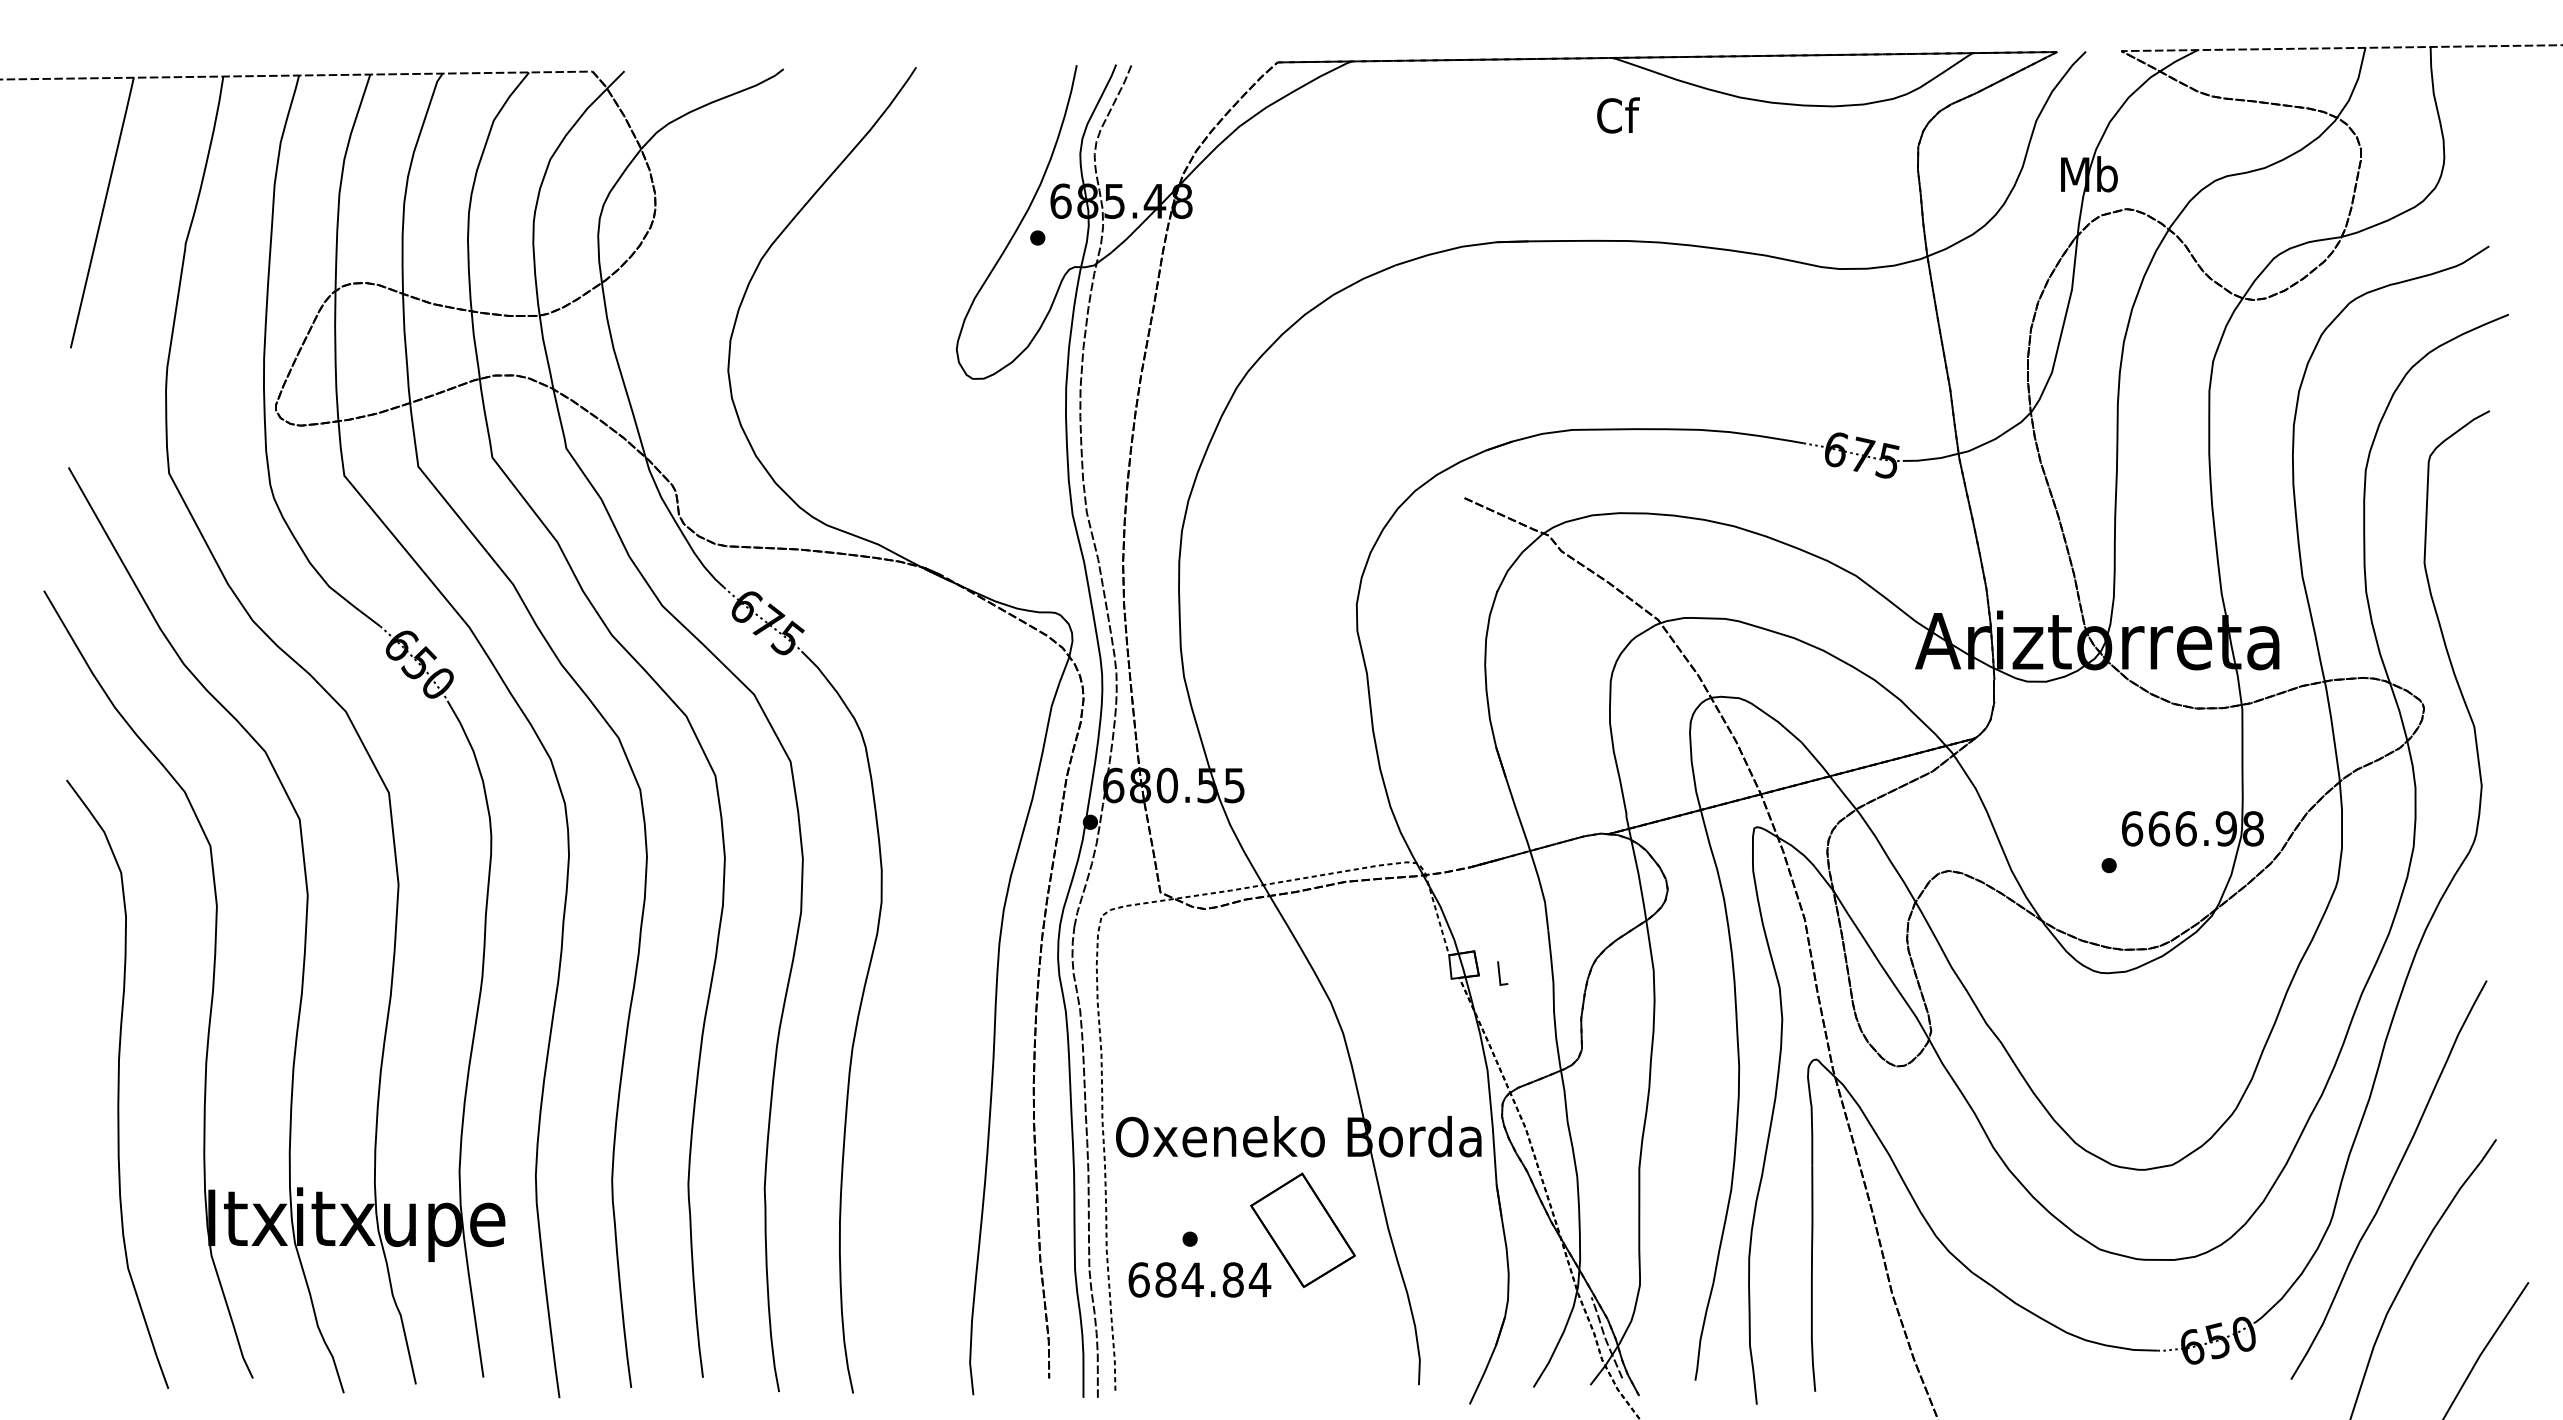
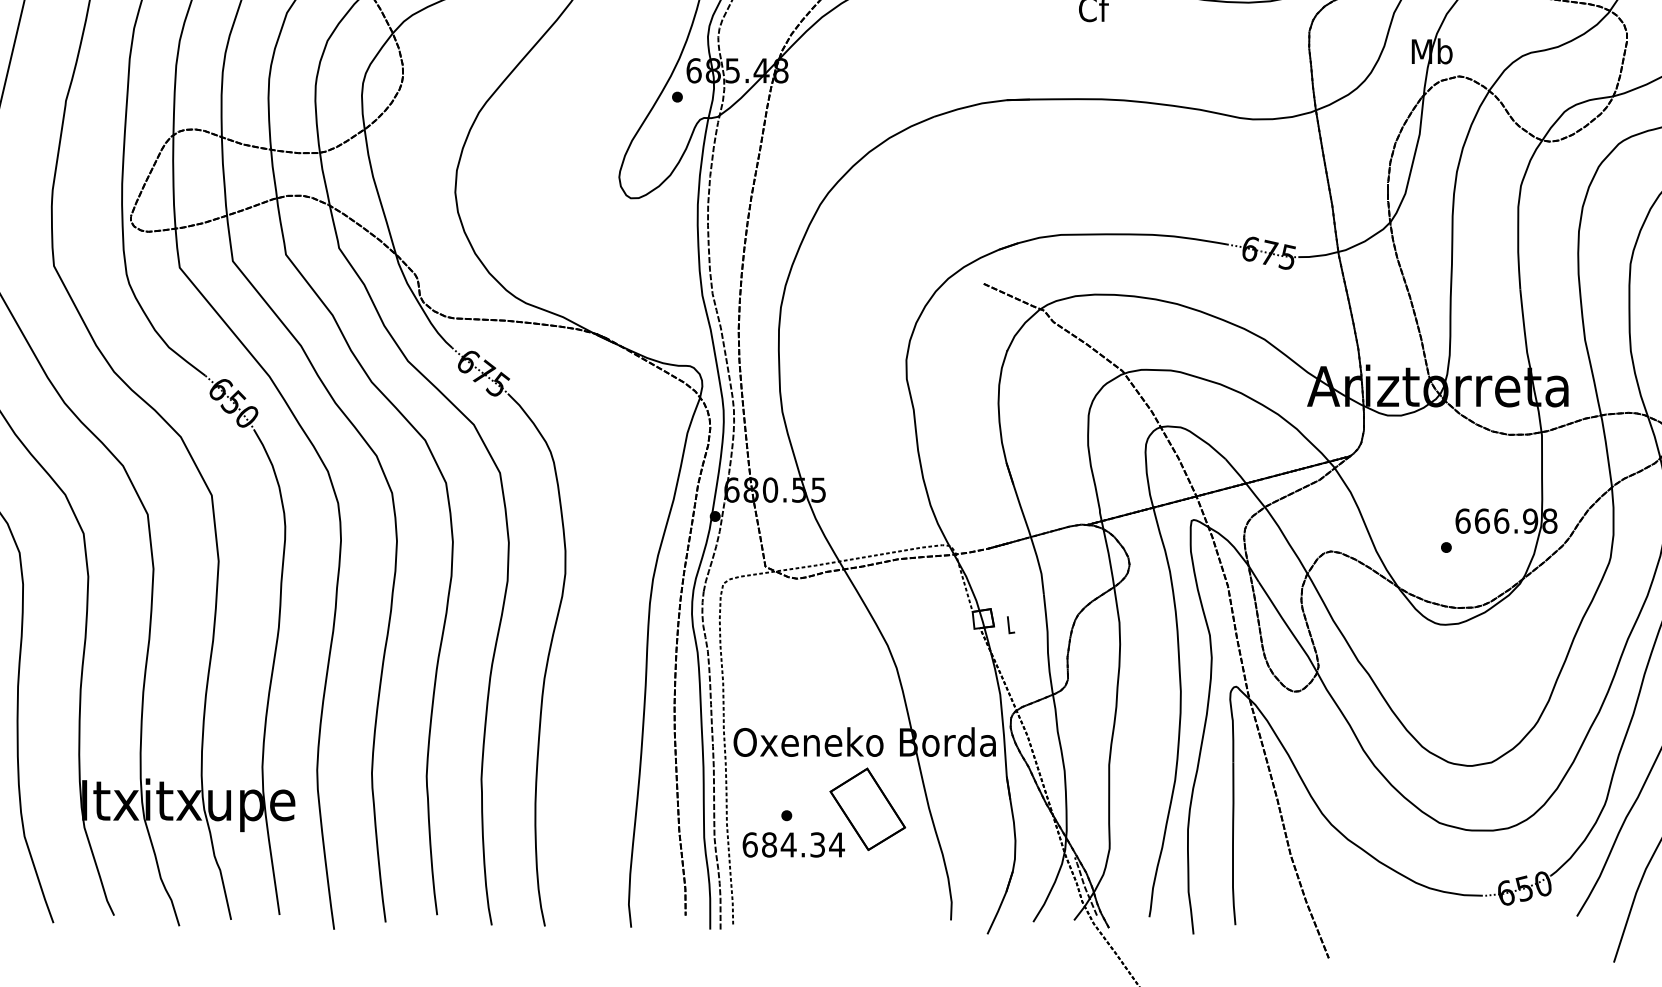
text: (1232, 1279) -> (817, 844), 684.84 -> 684.34

